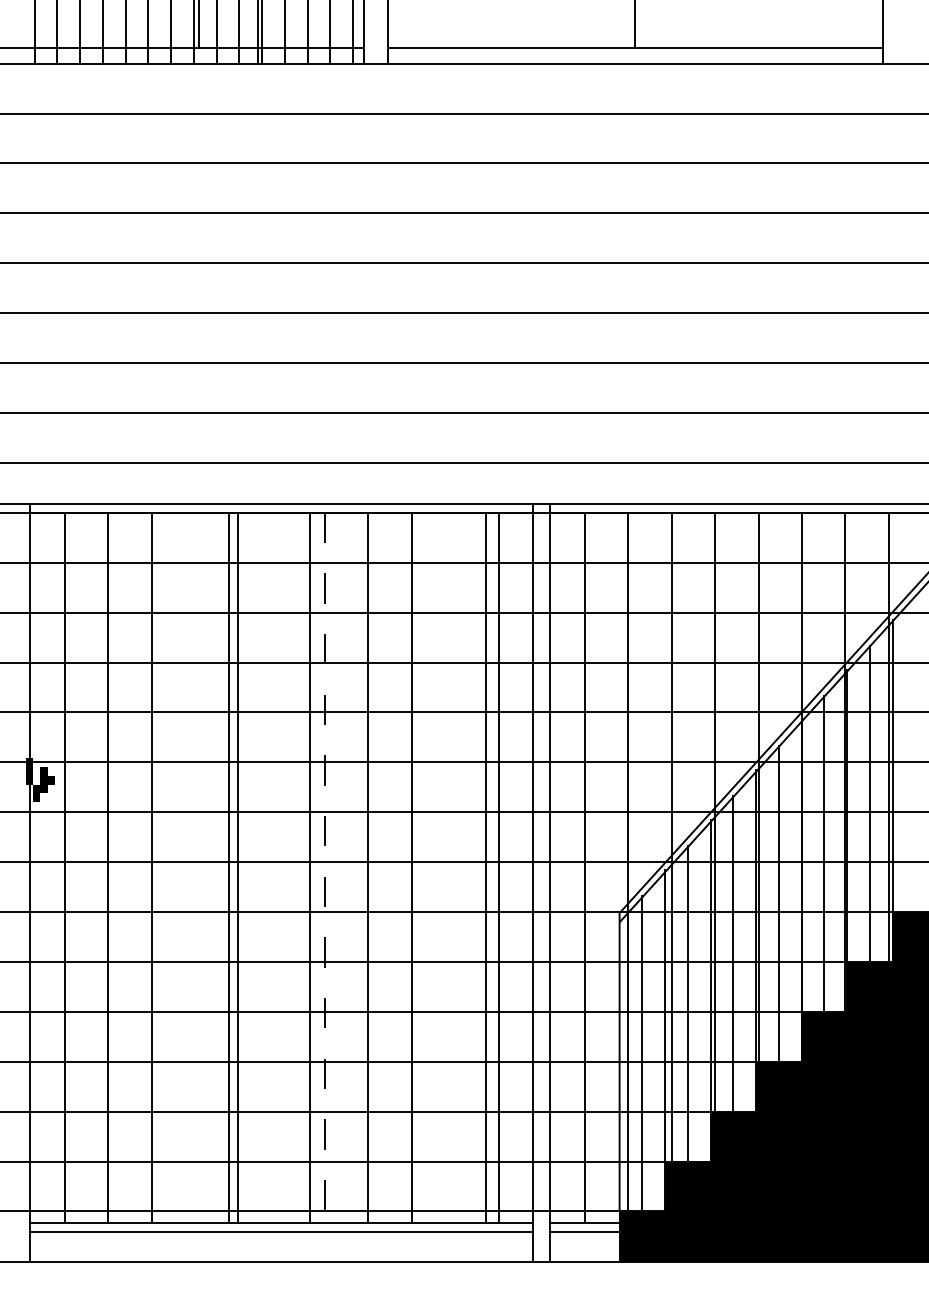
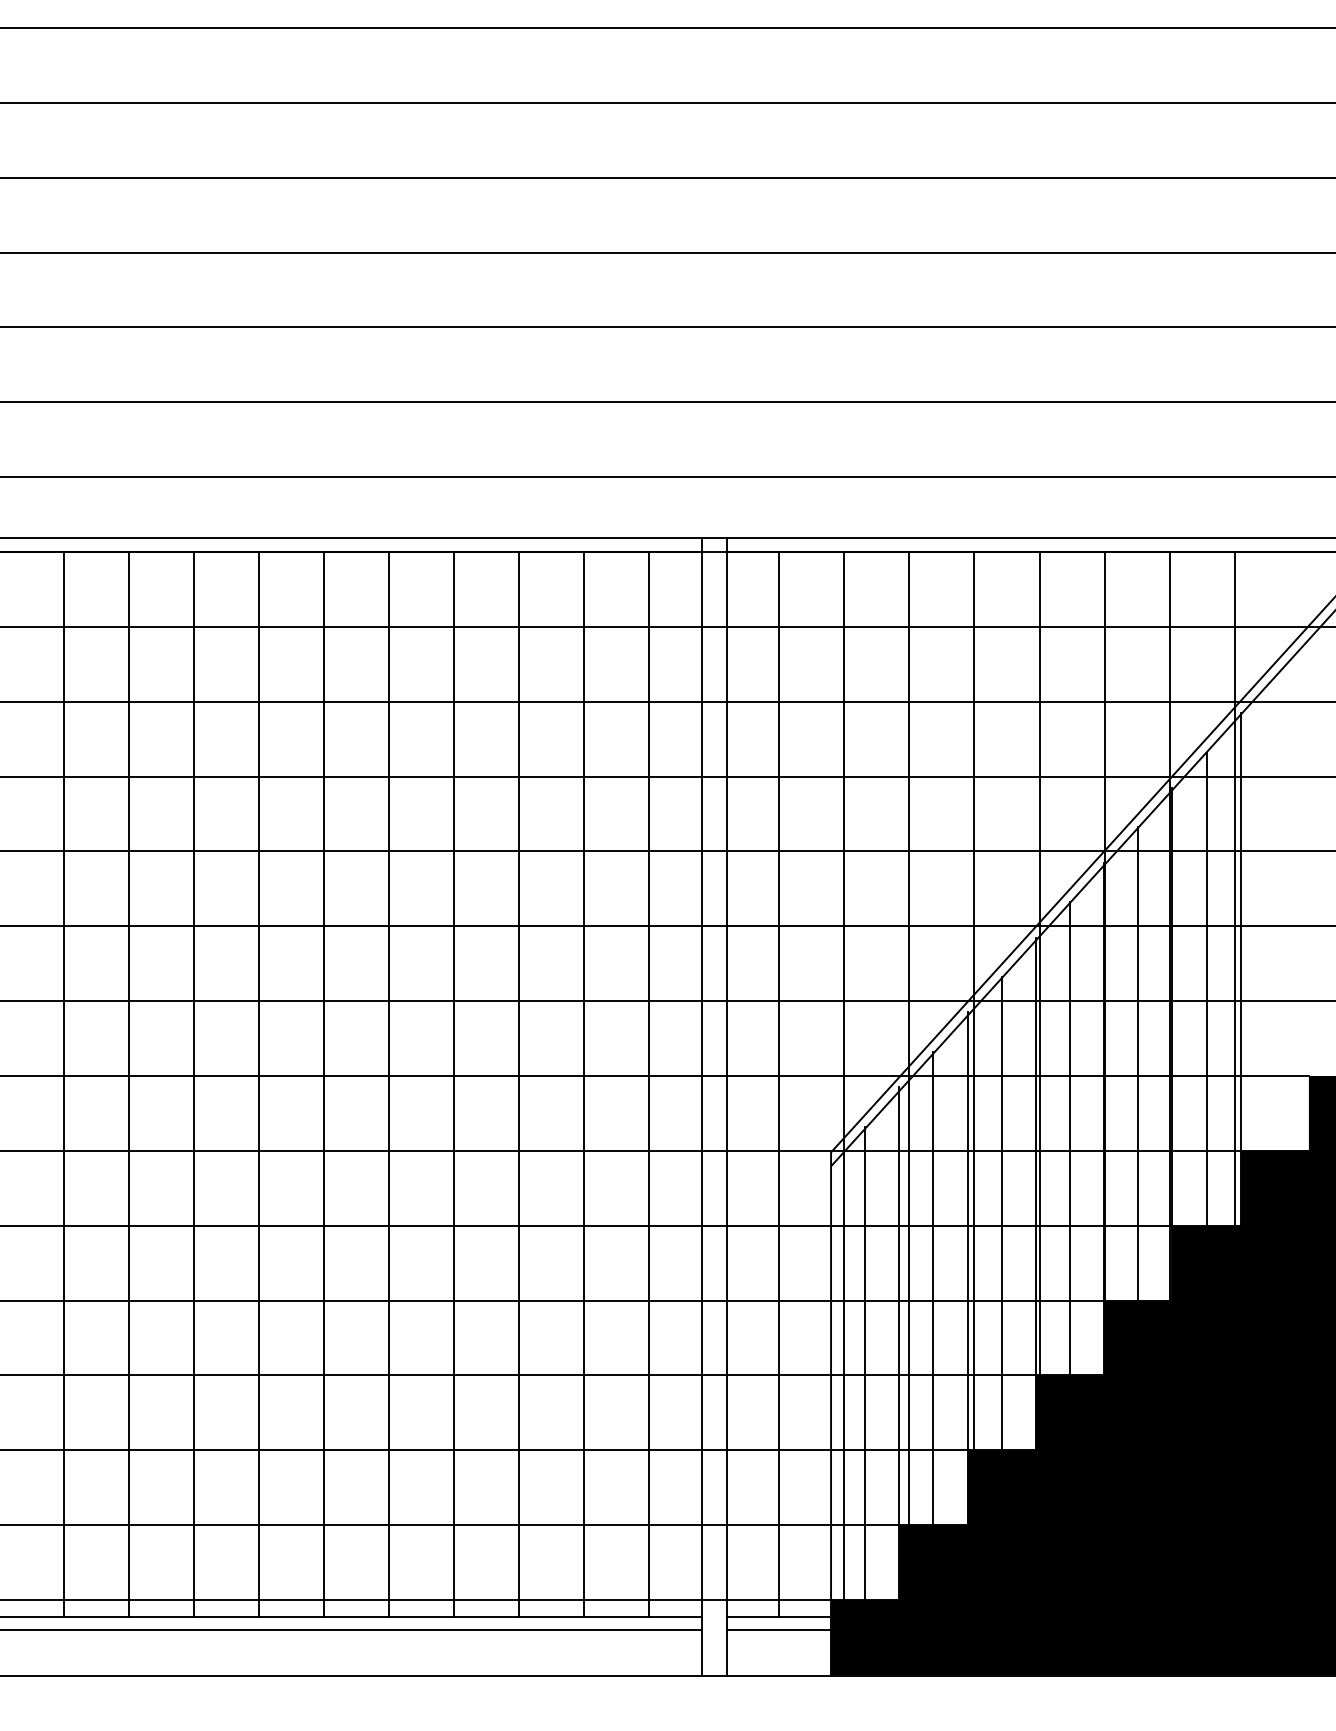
line: (228, 867) -> (193, 1084), moved
line: (309, 867) -> (323, 1084), moved
line: (325, 867) -> (389, 1084), dashed -> solid
line: (486, 867) -> (584, 1084), moved

